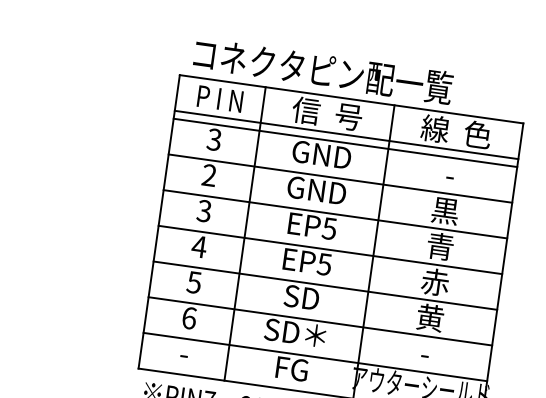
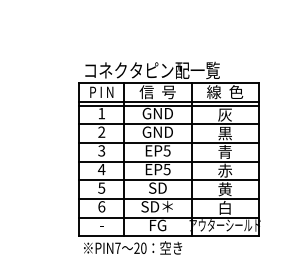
text: (213, 139) -> (101, 113), 3 -> 1
text: (449, 174) -> (224, 114), - -> 灰
text: (424, 352) -> (224, 207), - -> 白

